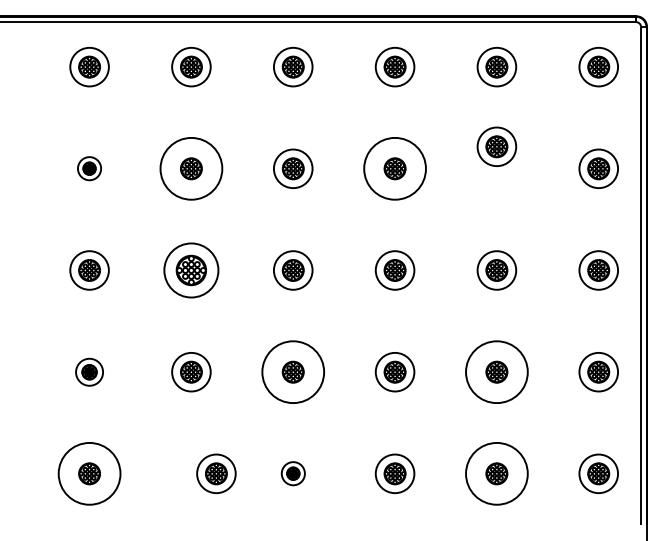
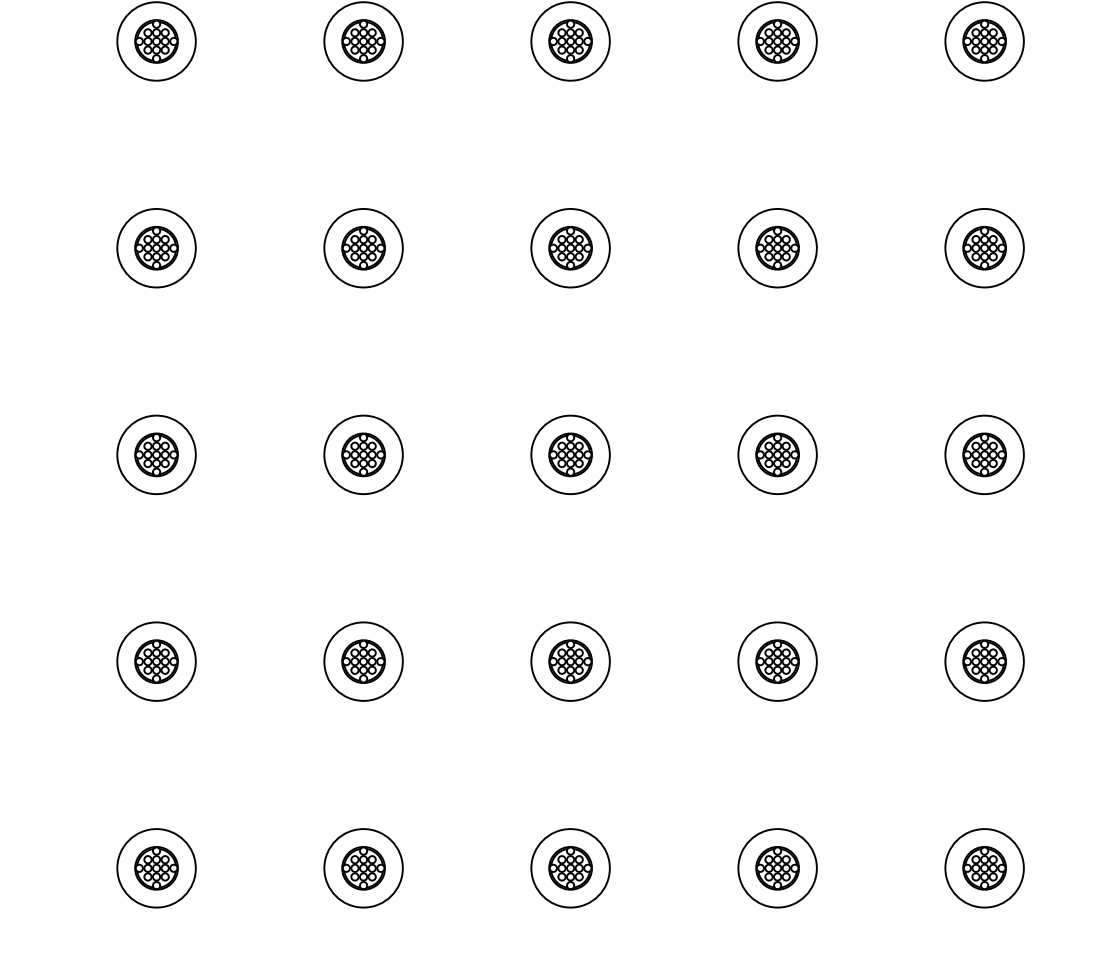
part: (496, 146) -> (983, 247), moved
part: (89, 168) -> (156, 247), size x1.67
circle: (191, 168) -> (363, 247), size x0.62
circle: (394, 168) -> (776, 247), size x0.62
part: (191, 270) -> (363, 454), size x0.71
circle: (292, 371) -> (569, 660), size x0.62
circle: (496, 371) -> (983, 660), size x0.62
part: (89, 372) -> (156, 662), size x1.43
circle: (89, 473) -> (156, 867), size x0.62
part: (216, 473) -> (363, 867), moved
part: (293, 473) -> (571, 867), size x1.67
circle: (496, 473) -> (983, 867), size x0.62

